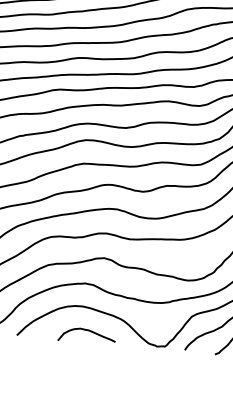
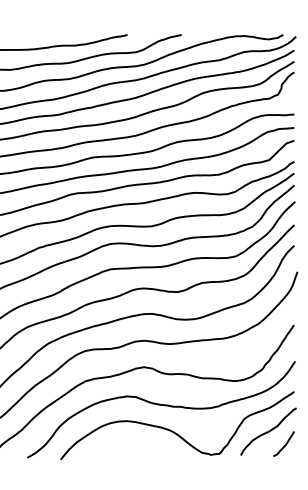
curve: (89, 332) -> (137, 447), removed

